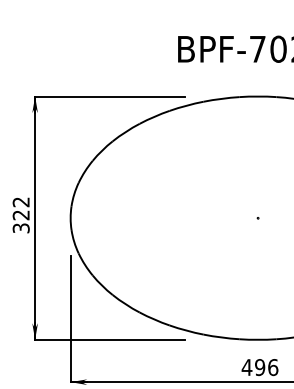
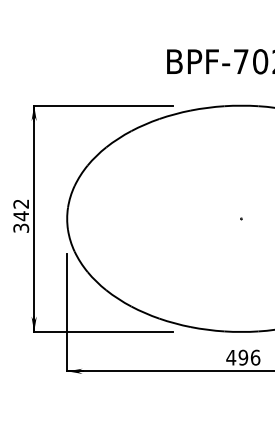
text: (20, 215) -> (20, 216), 322 -> 342

